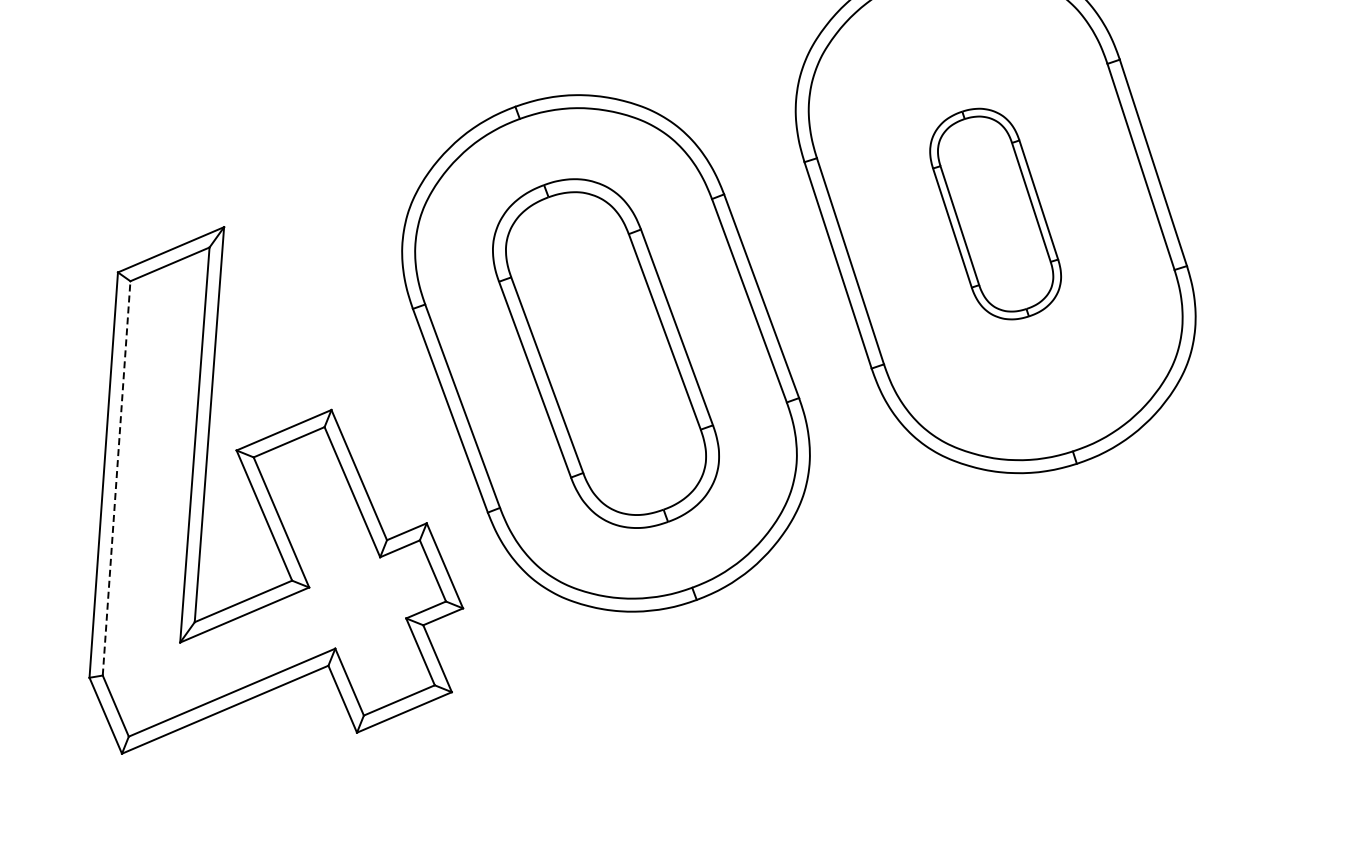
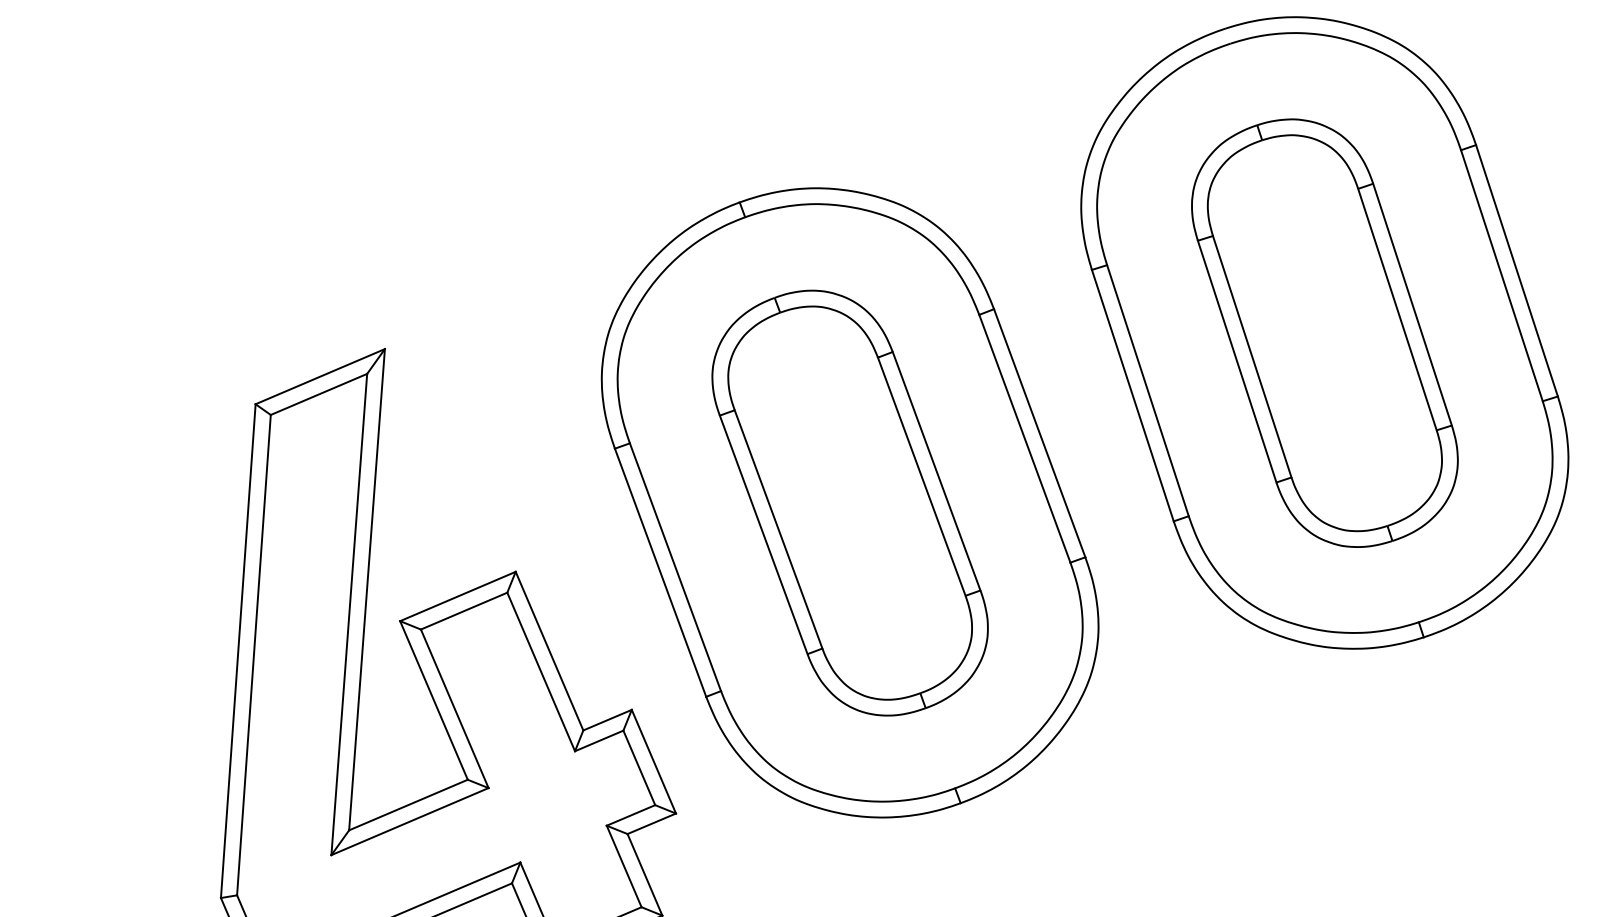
part: (995, 213) -> (1324, 332), size x1.67
line: (116, 478) -> (253, 655), dashed -> solid

